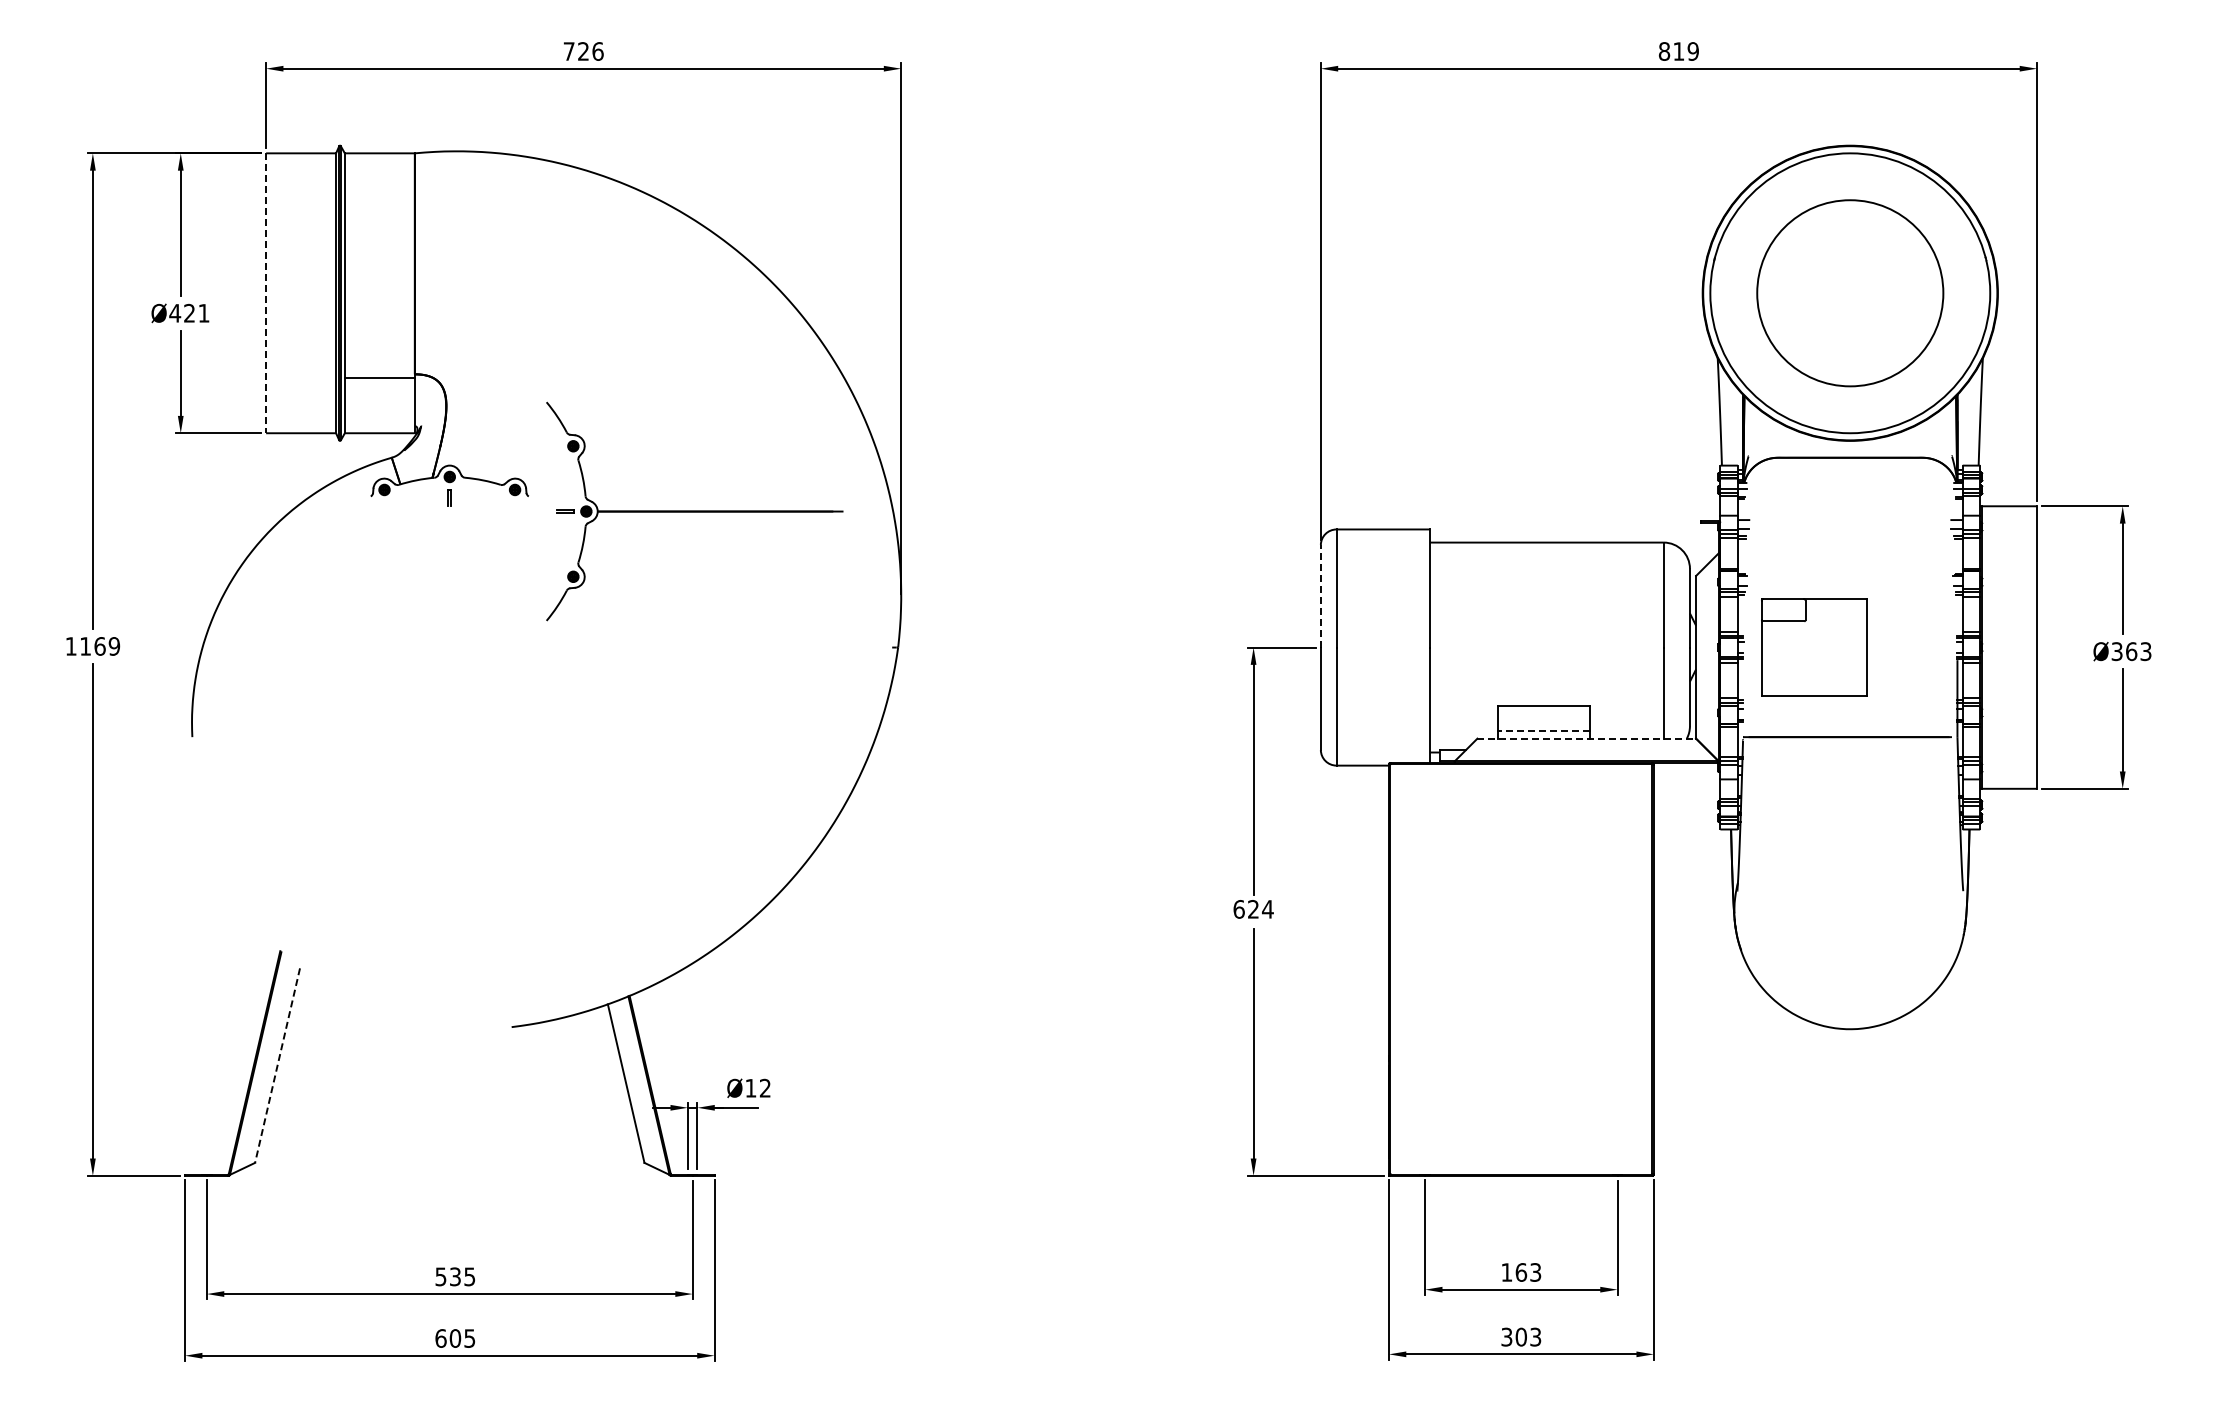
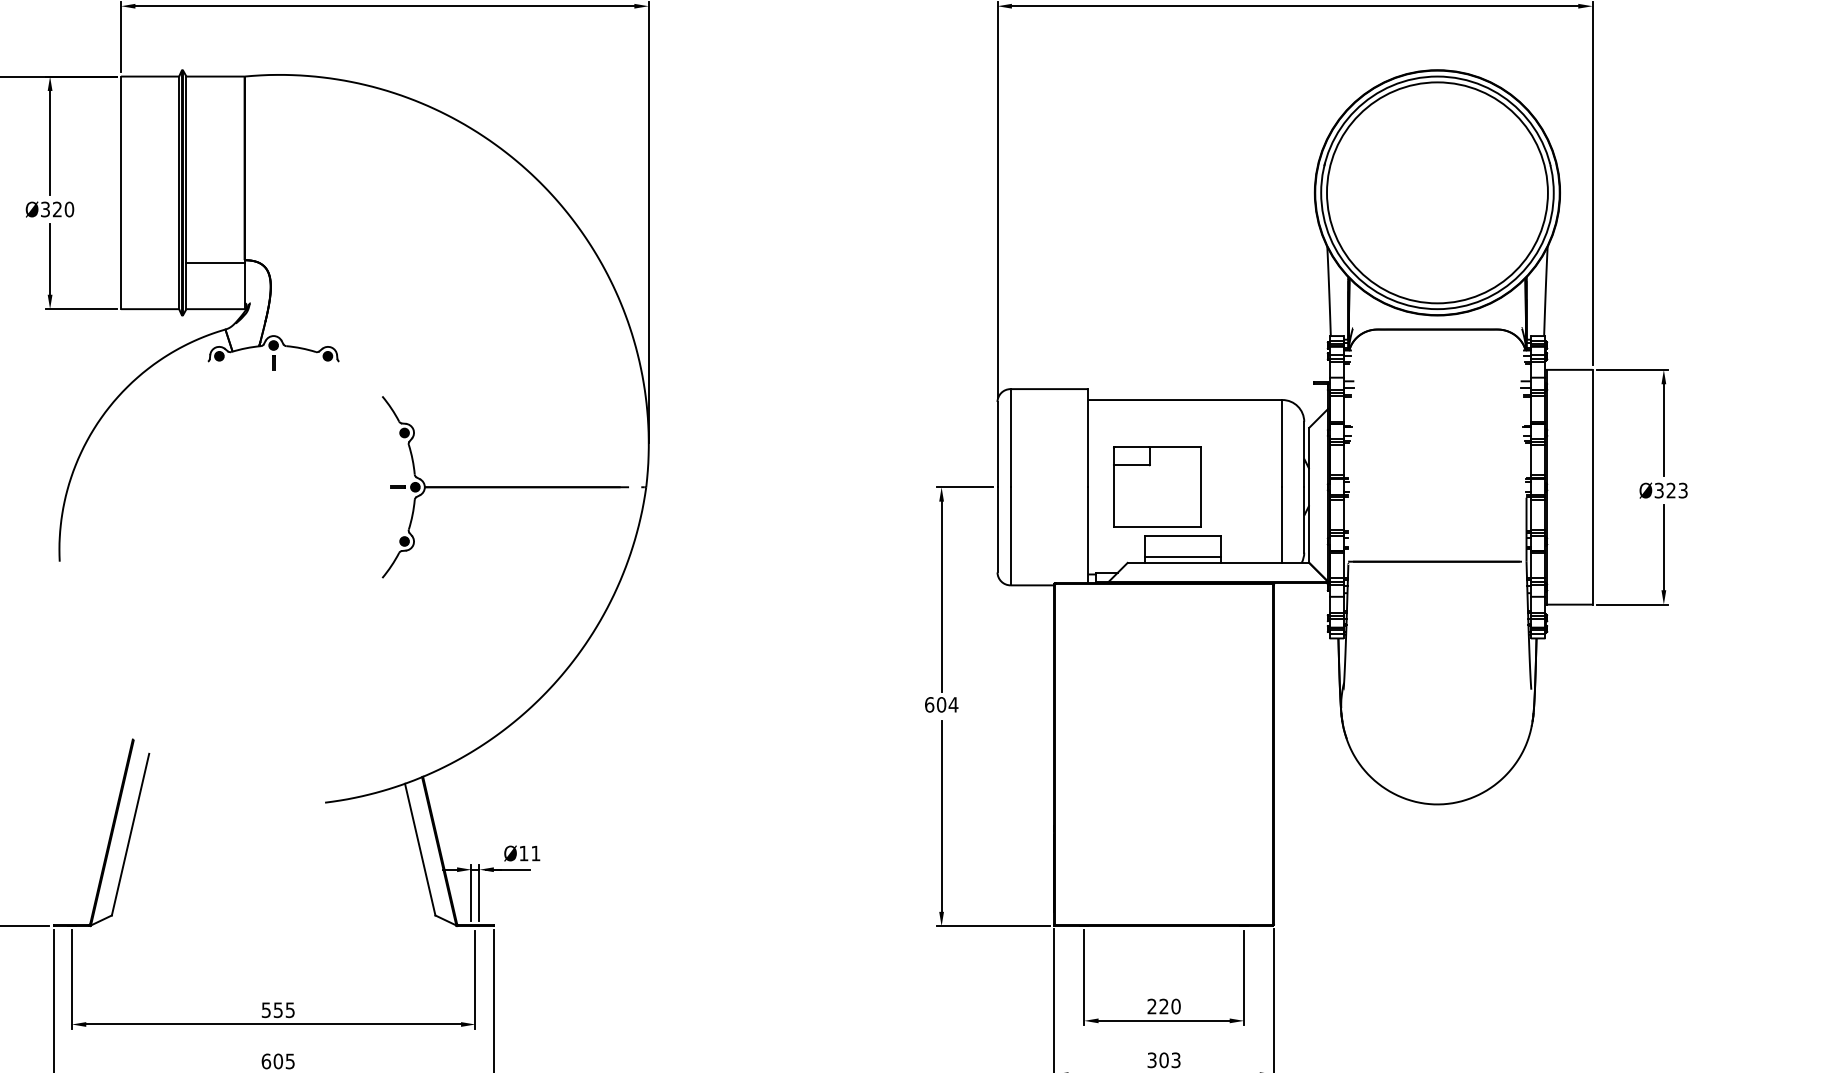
line: (266, 293) -> (121, 193), dashed -> solid
circle: (1850, 293) -> (1437, 193), size x1.43
text: (189, 312) -> (57, 208), Ø421 -> Ø320
part: (694, 511) -> (505, 487), moved
line: (1320, 595) -> (997, 444), dashed -> solid
part: (1814, 647) -> (1157, 487), moved
text: (2131, 651) -> (1671, 490), Ø363 -> Ø323
line: (1544, 731) -> (1183, 557), dashed -> solid
line: (1587, 738) -> (1219, 562), dashed -> solid
text: (1253, 909) -> (941, 704), 624 -> 604
line: (277, 1065) -> (130, 834), dashed -> solid
text: (764, 1087) -> (535, 852), Ø12 -> Ø11
text: (1521, 1272) -> (1164, 1006), 163 -> 220
text: (455, 1276) -> (278, 1009), 535 -> 555

